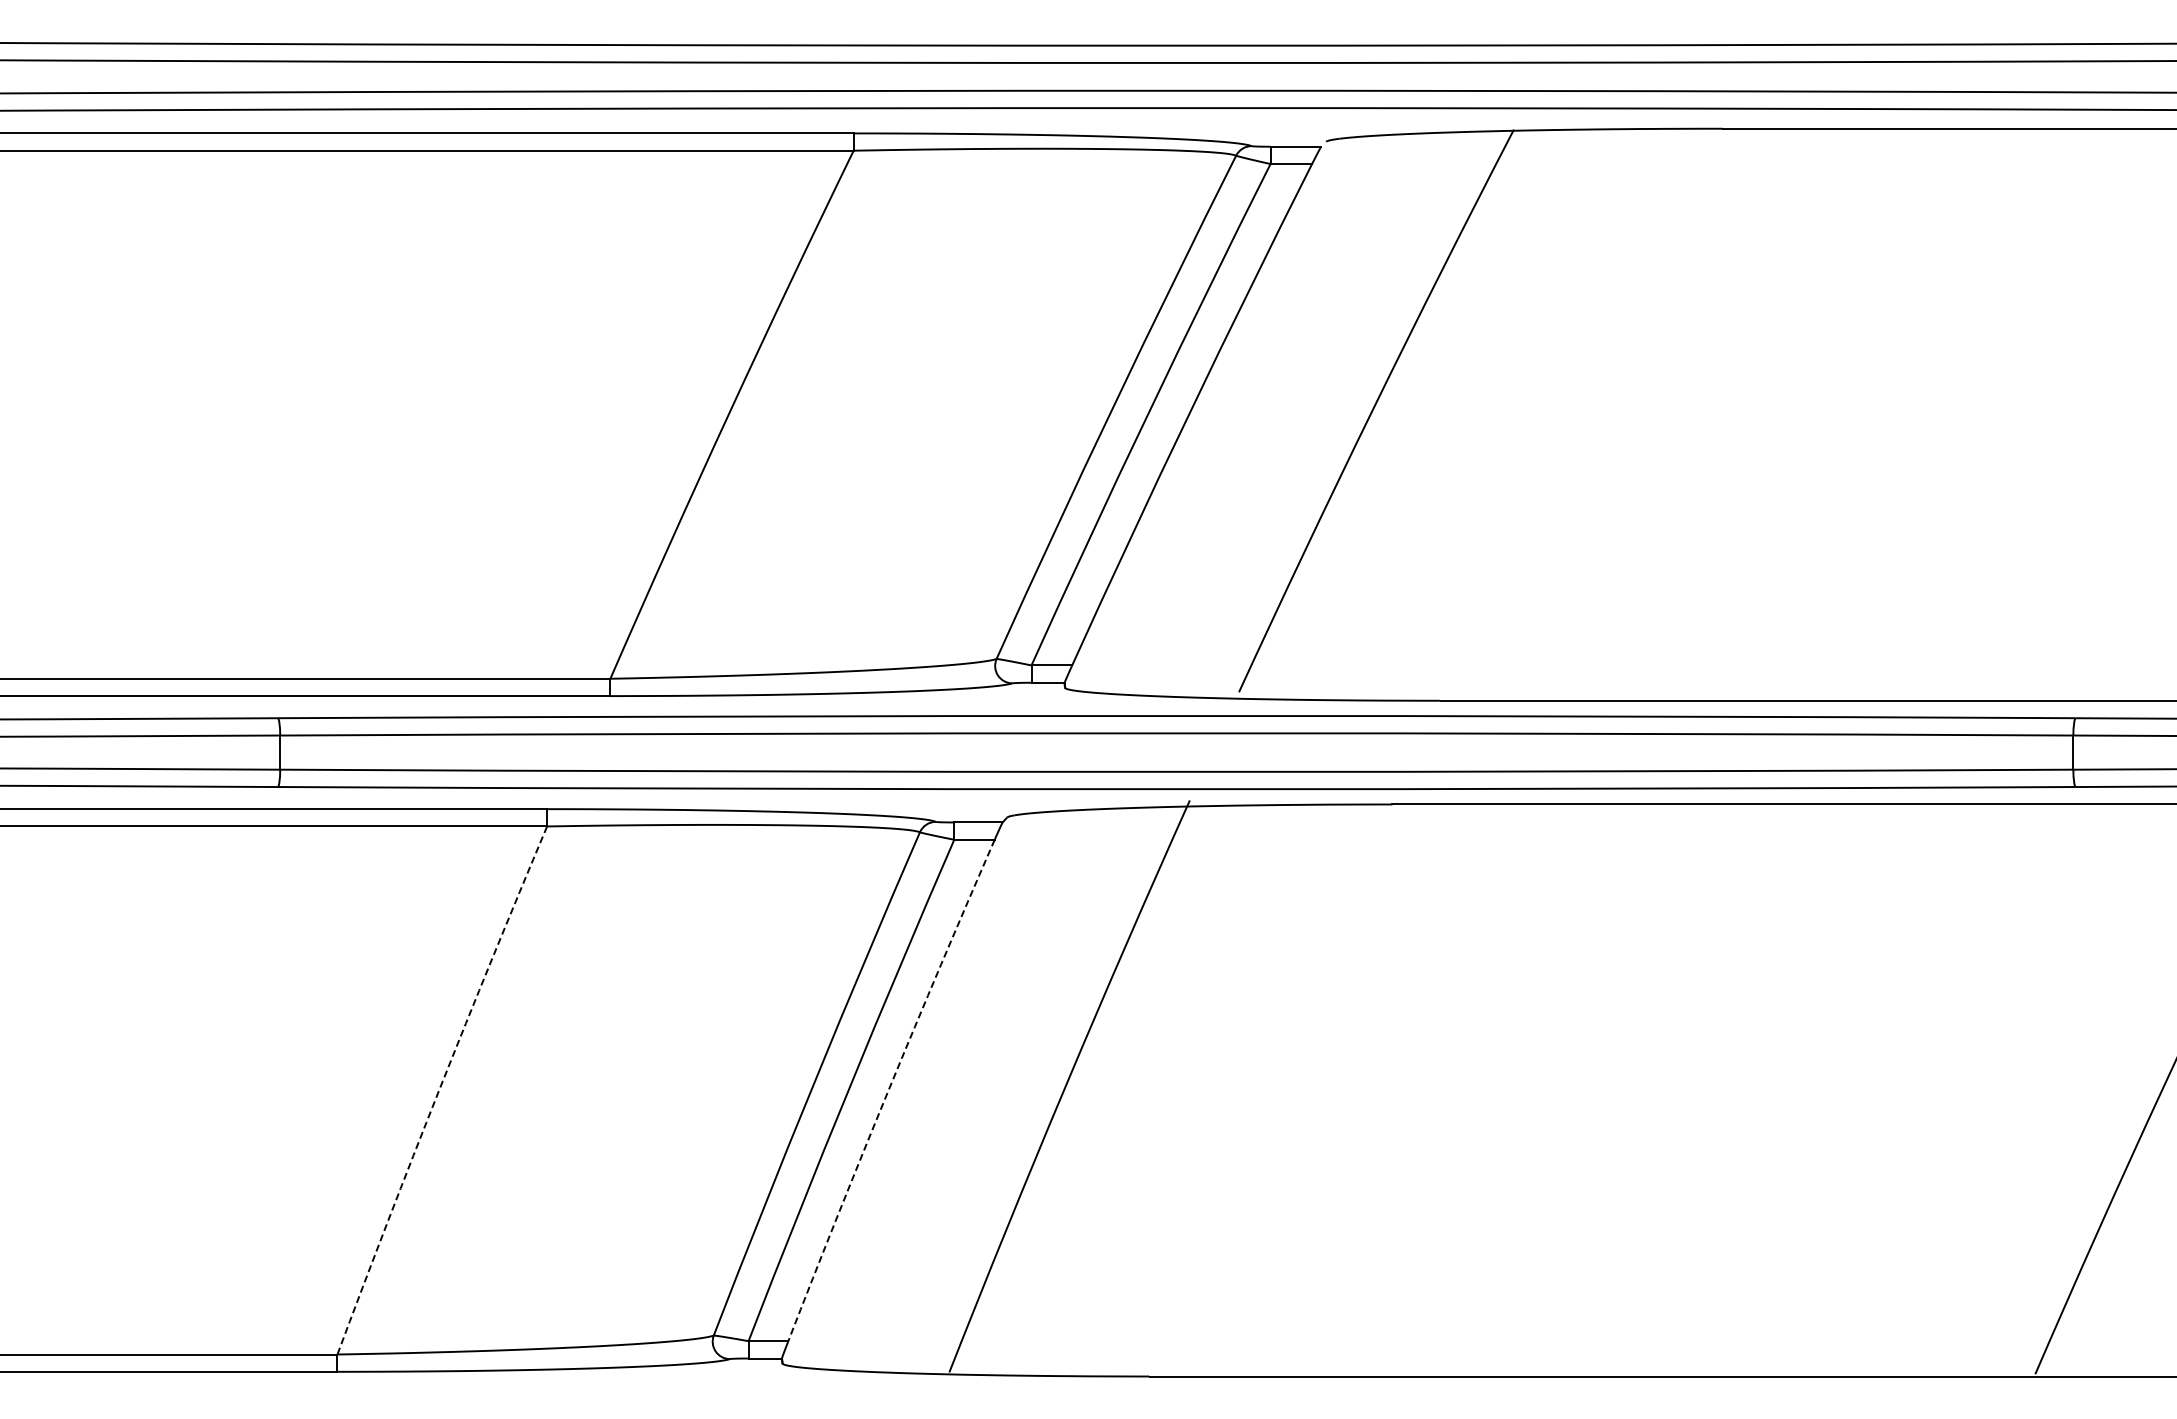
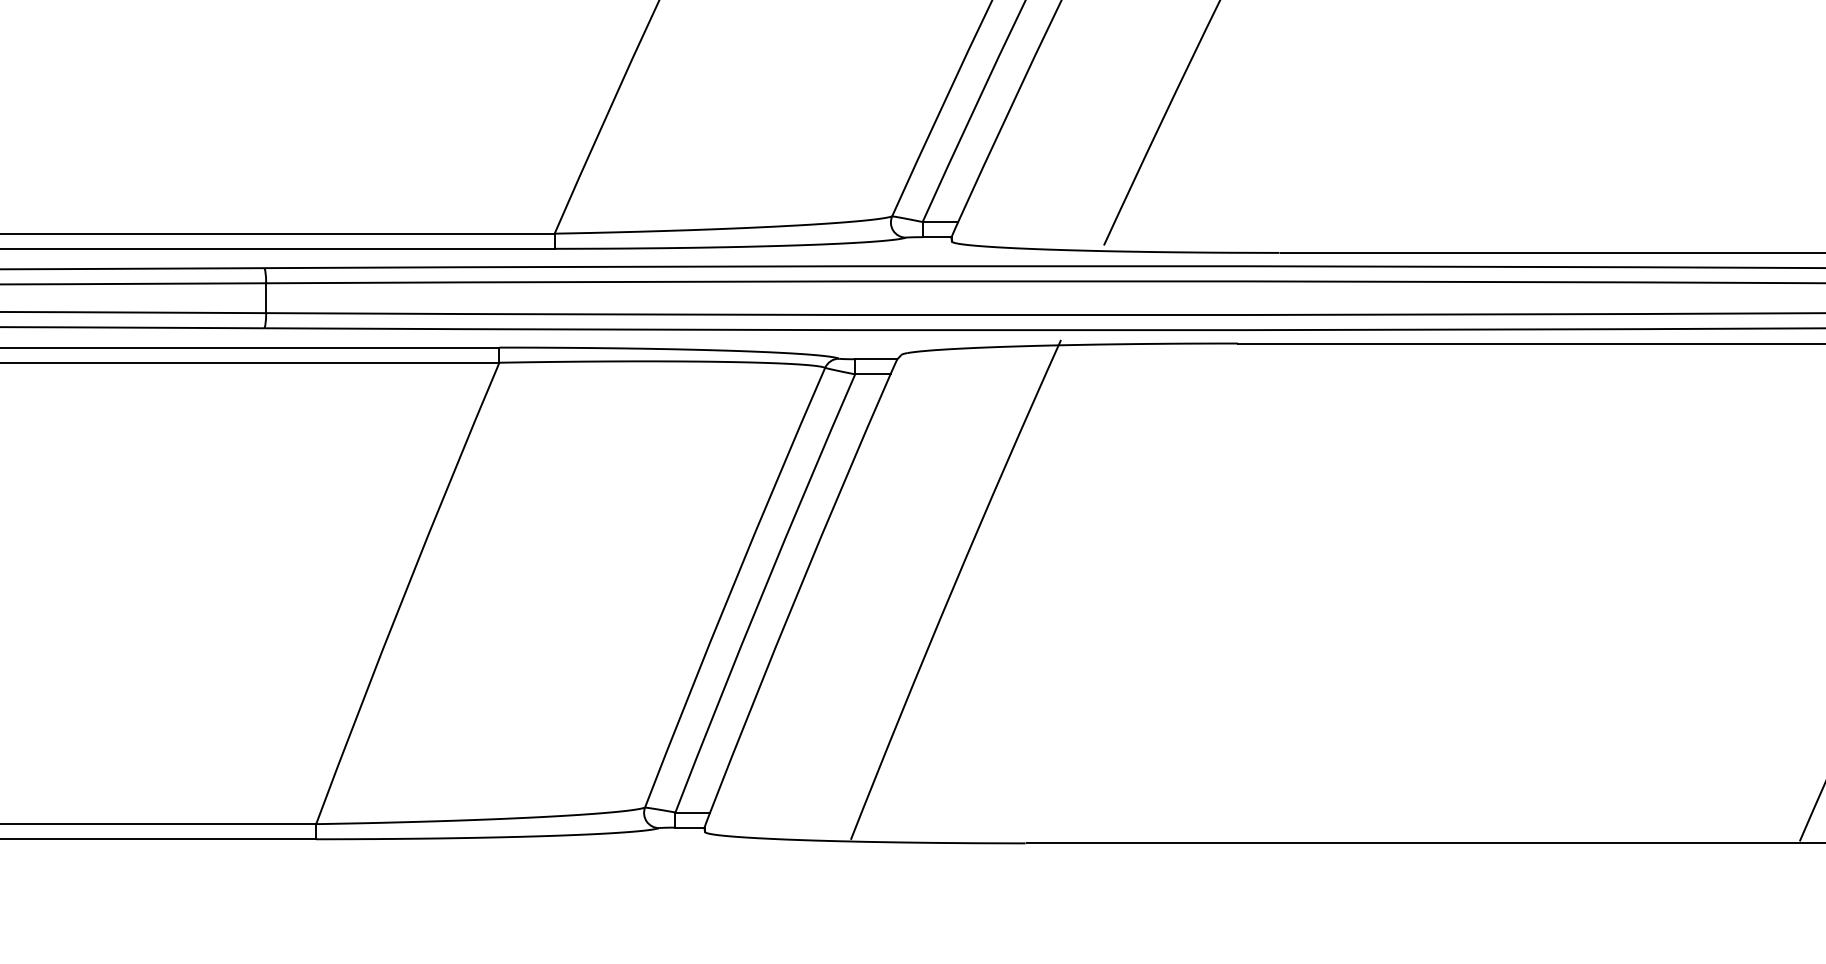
arc: (439, 1089) -> (405, 592), dashed -> solid
arc: (888, 1089) -> (797, 592), dashed -> solid

